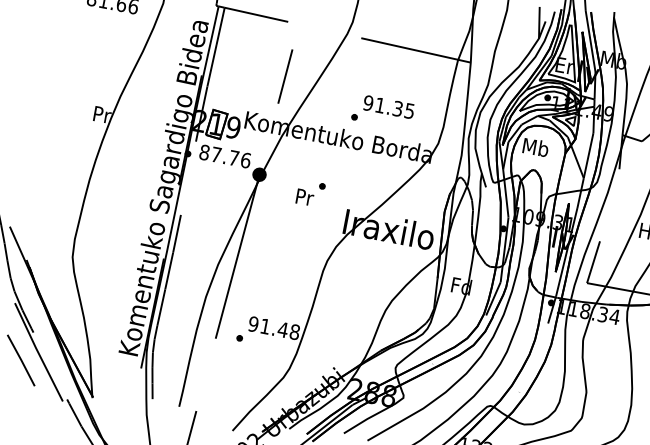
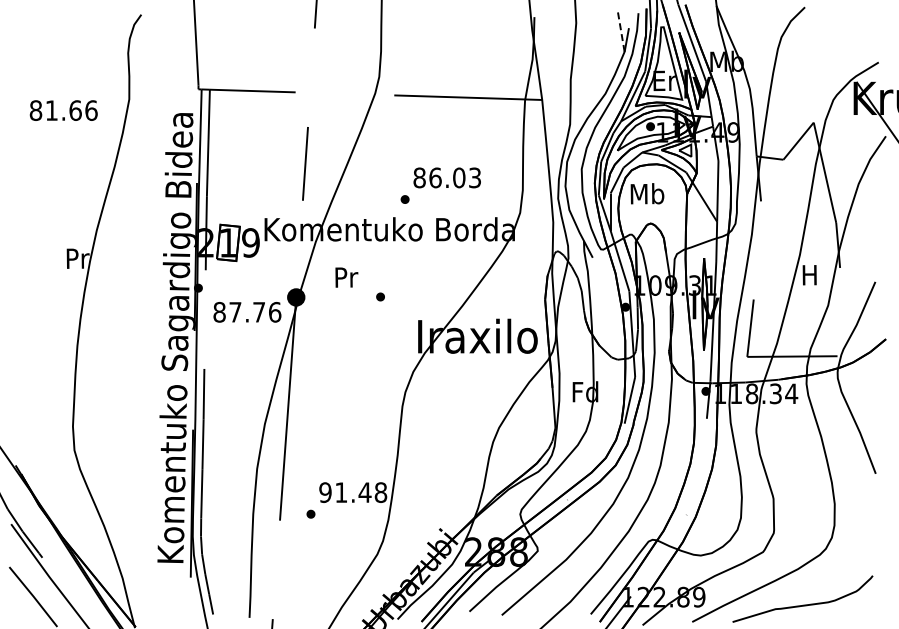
line: (539, 23) -> (621, 32), solid -> dashed
text: (388, 106) -> (446, 177), 91.35 -> 86.03
text: (225, 156) -> (247, 312), moved
text: (304, 197) -> (346, 277), moved

